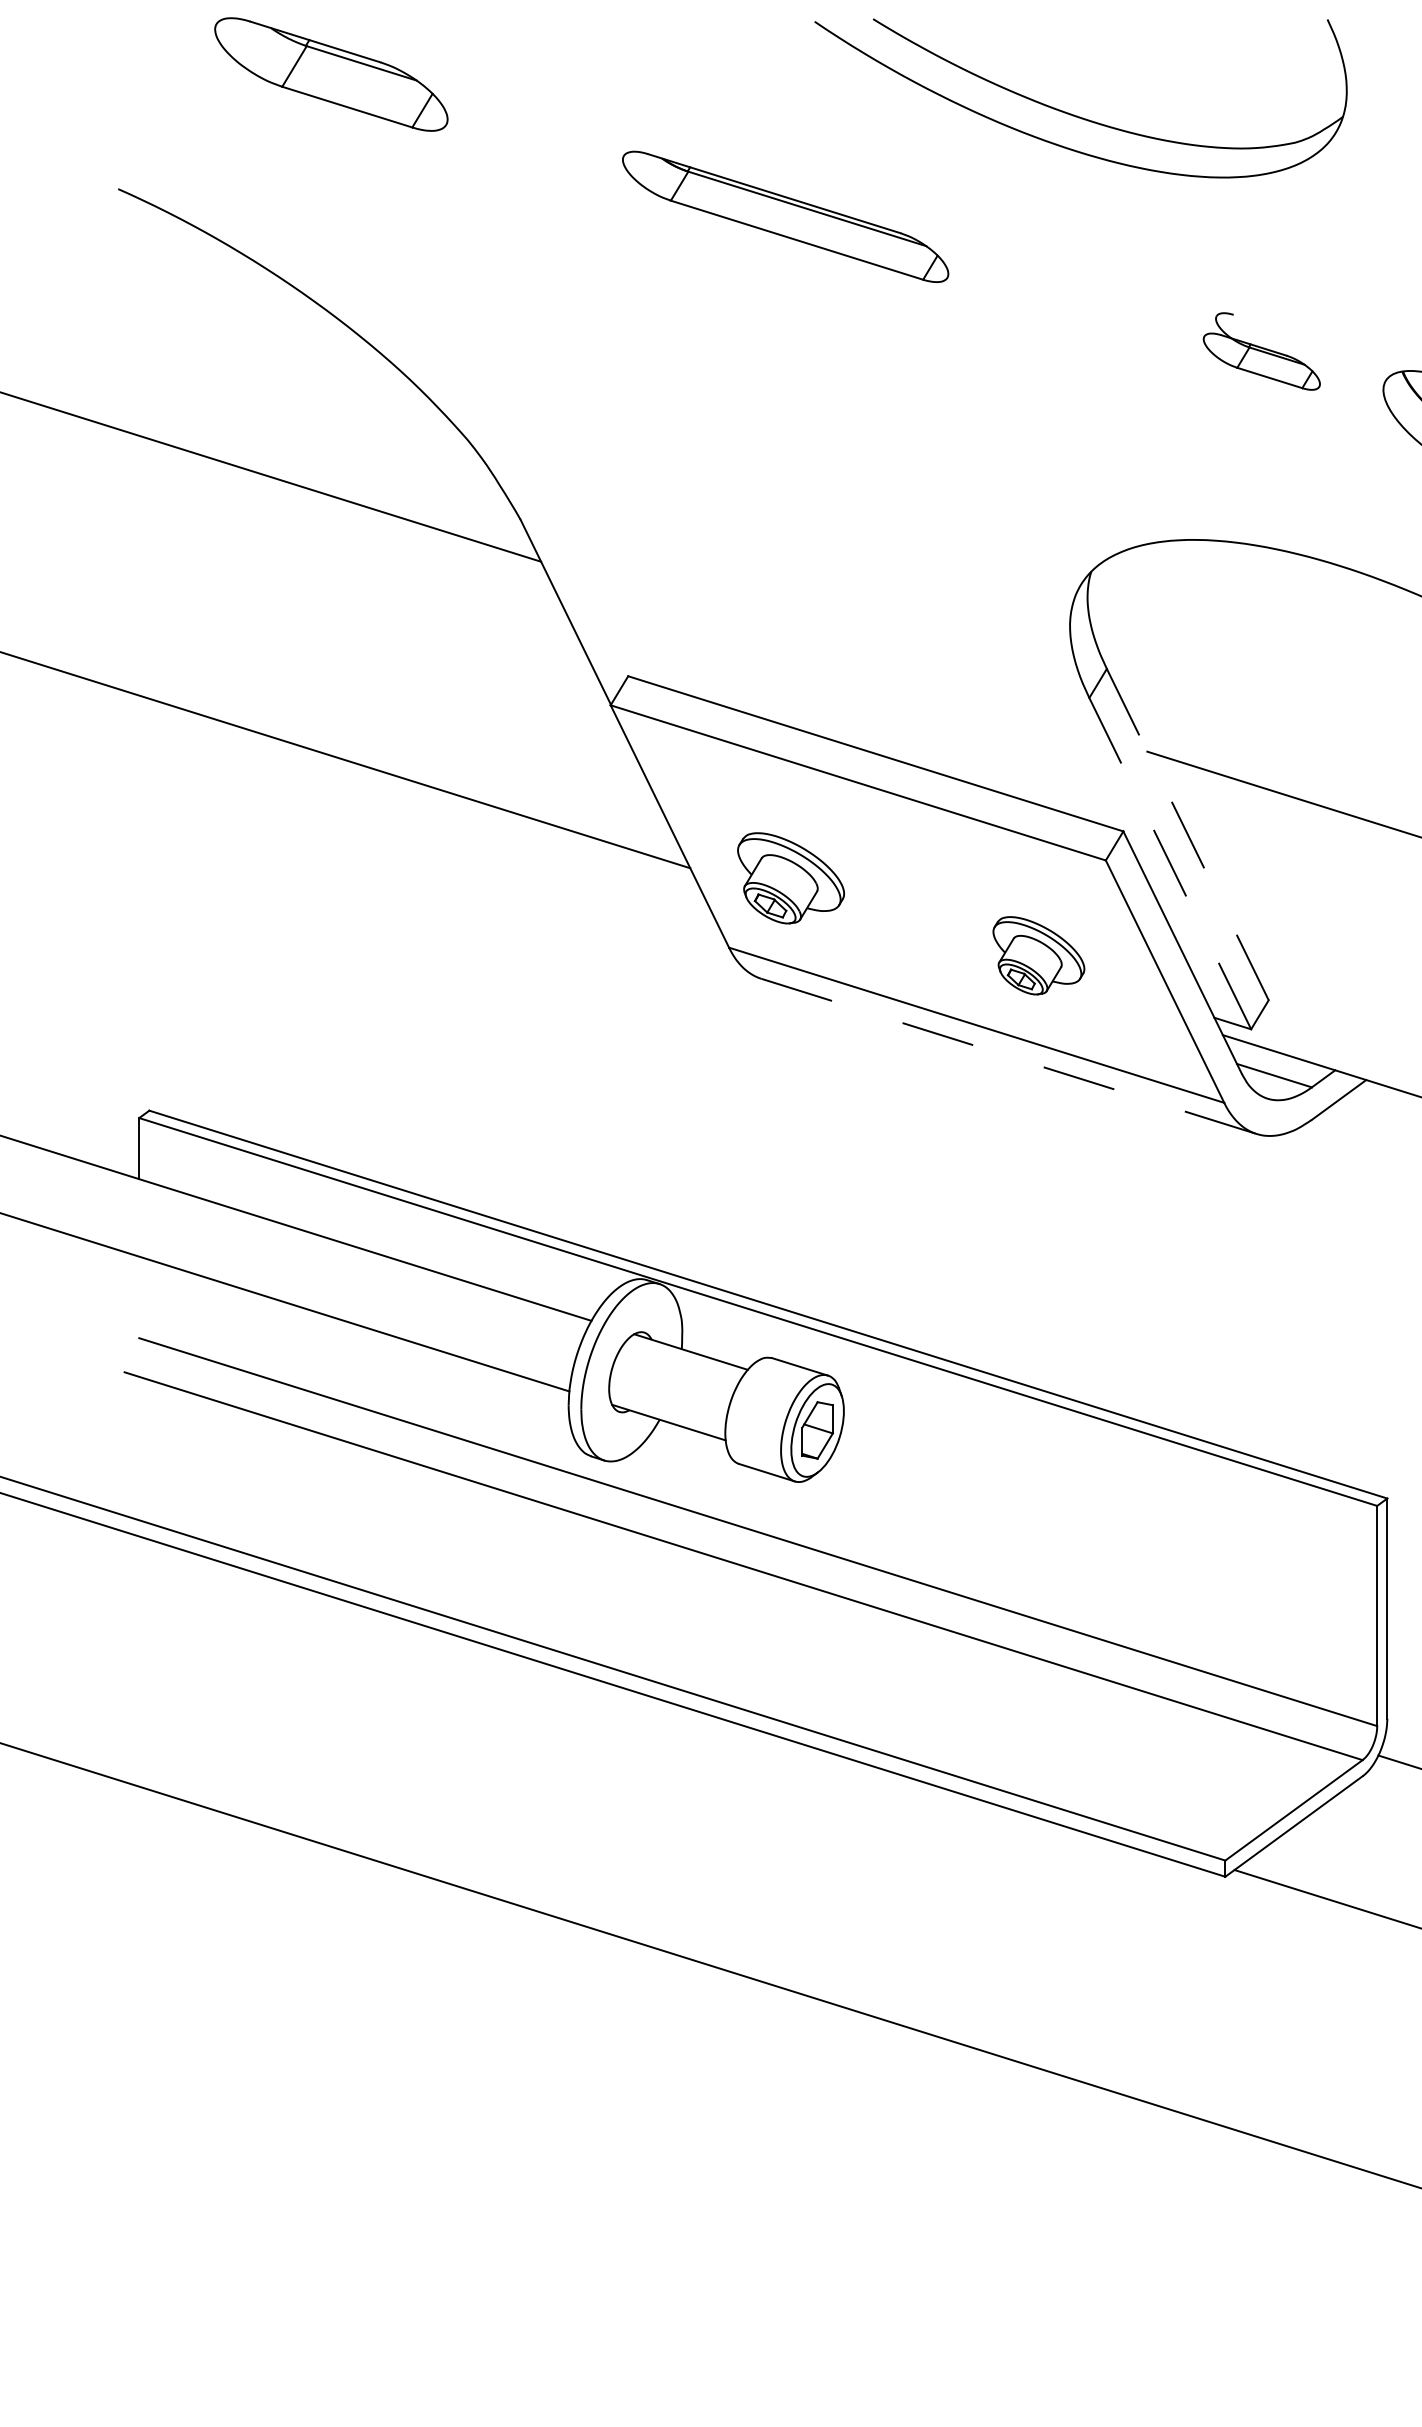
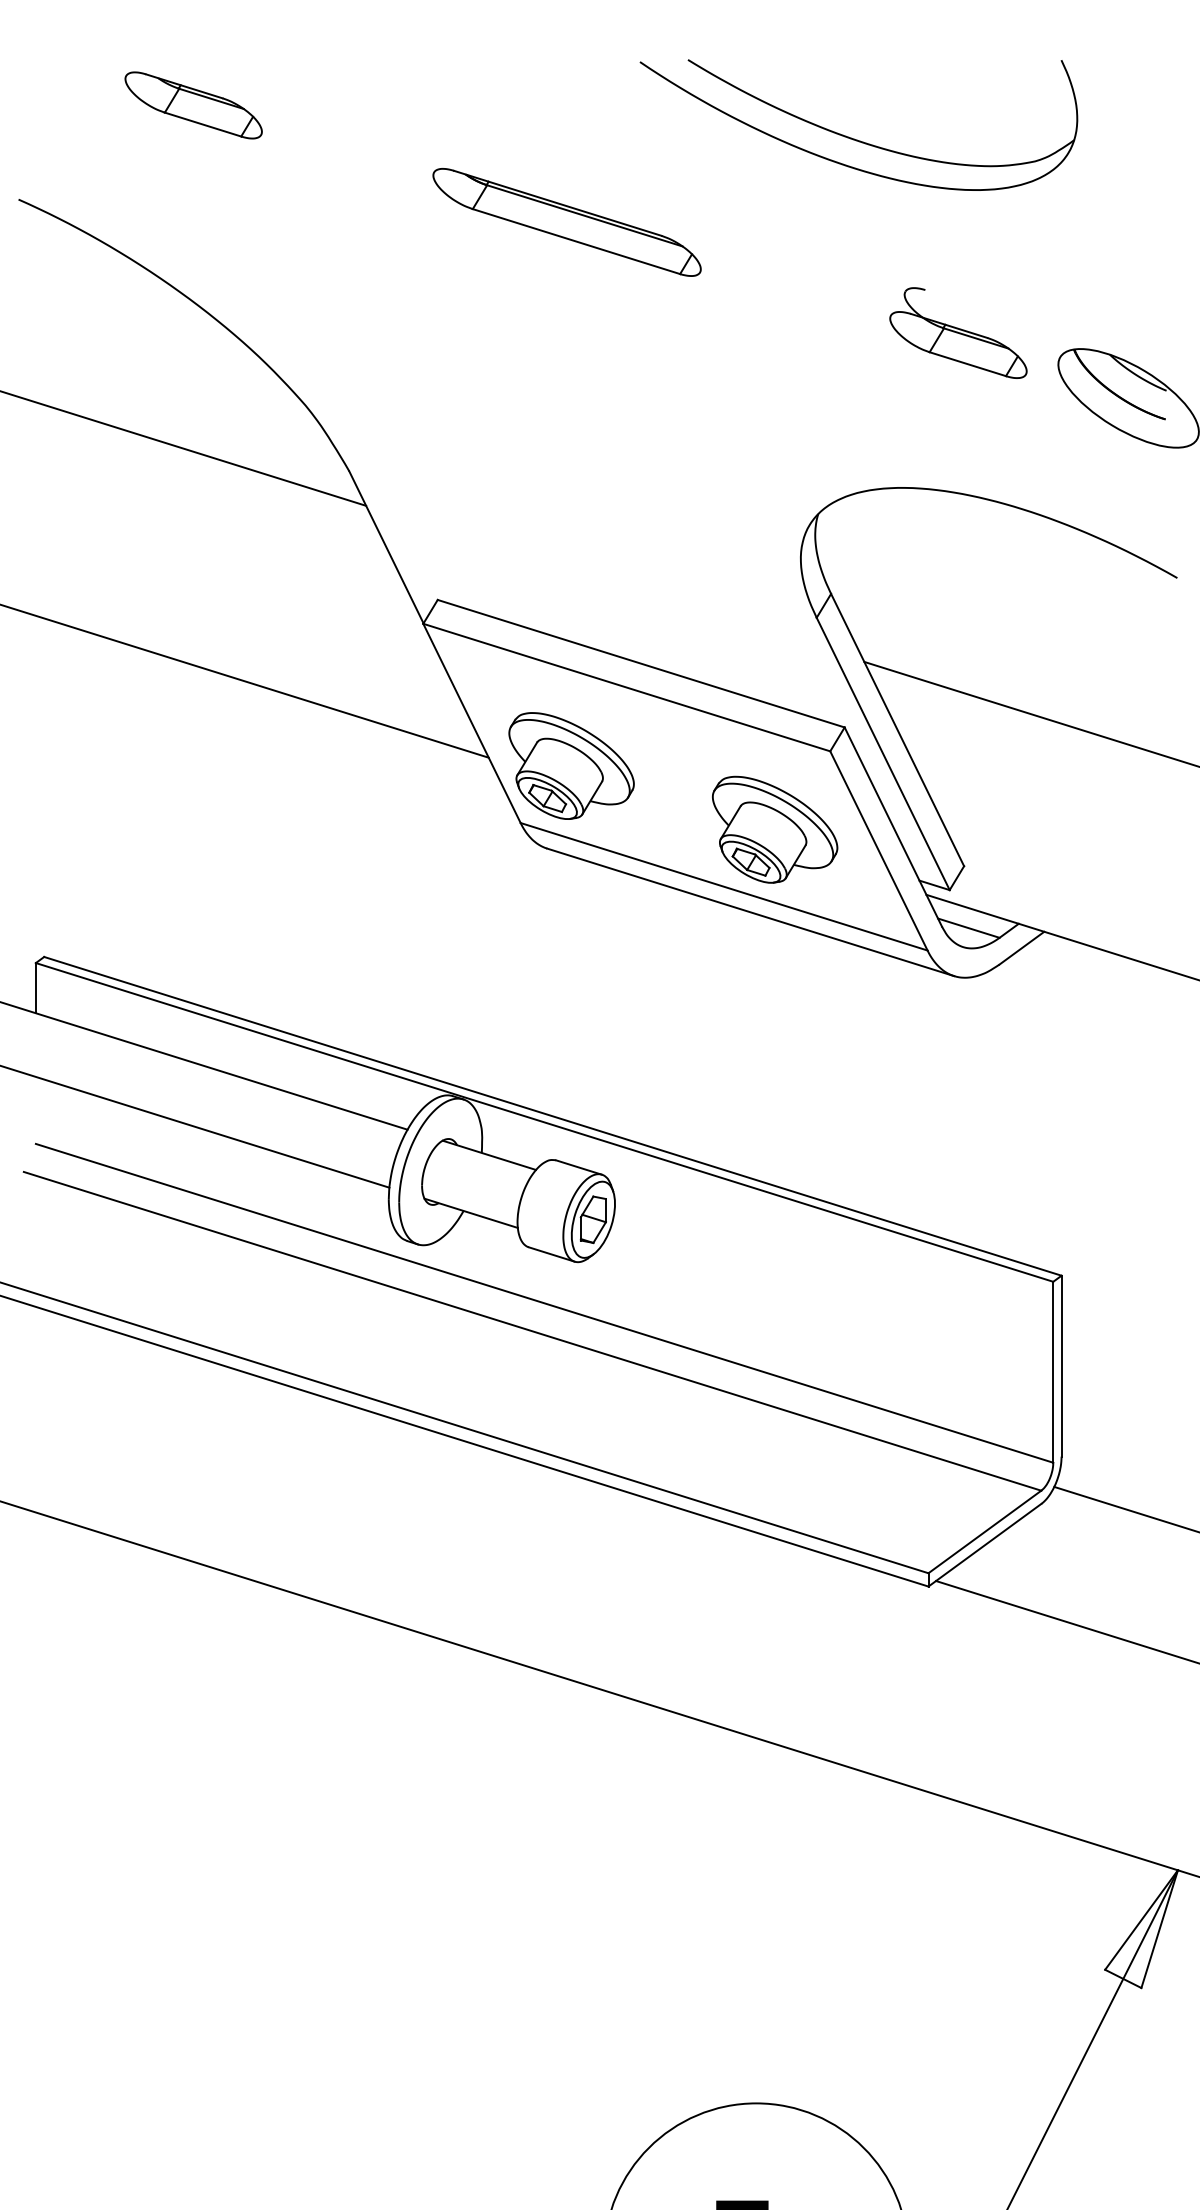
part: (331, 74) -> (193, 105), size x0.71
part: (1075, 114) -> (854, 138), moved
part: (1261, 350) -> (958, 332), size x1.43
line: (1187, 835) -> (897, 730), dashed -> solid
line: (1170, 863) -> (883, 753), dashed -> solid
part: (790, 877) -> (571, 765), size x1.43
part: (1039, 955) -> (775, 829), size x1.67
line: (1010, 1056) -> (751, 912), dashed -> solid

